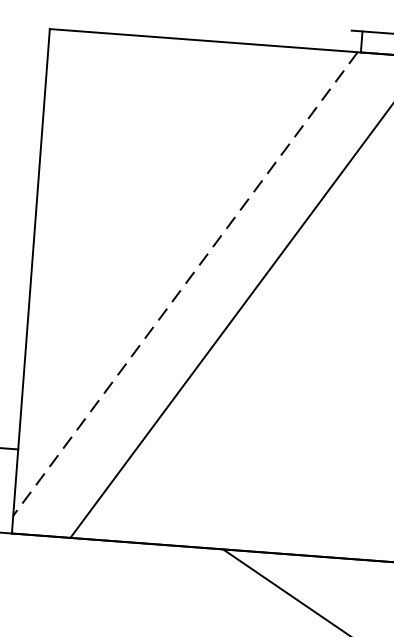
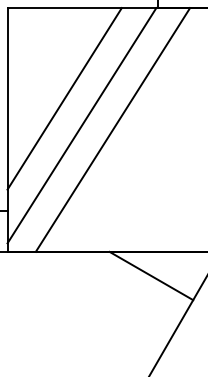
line: (153, 225) -> (64, 98), added
line: (184, 285) -> (81, 126), dashed -> solid

